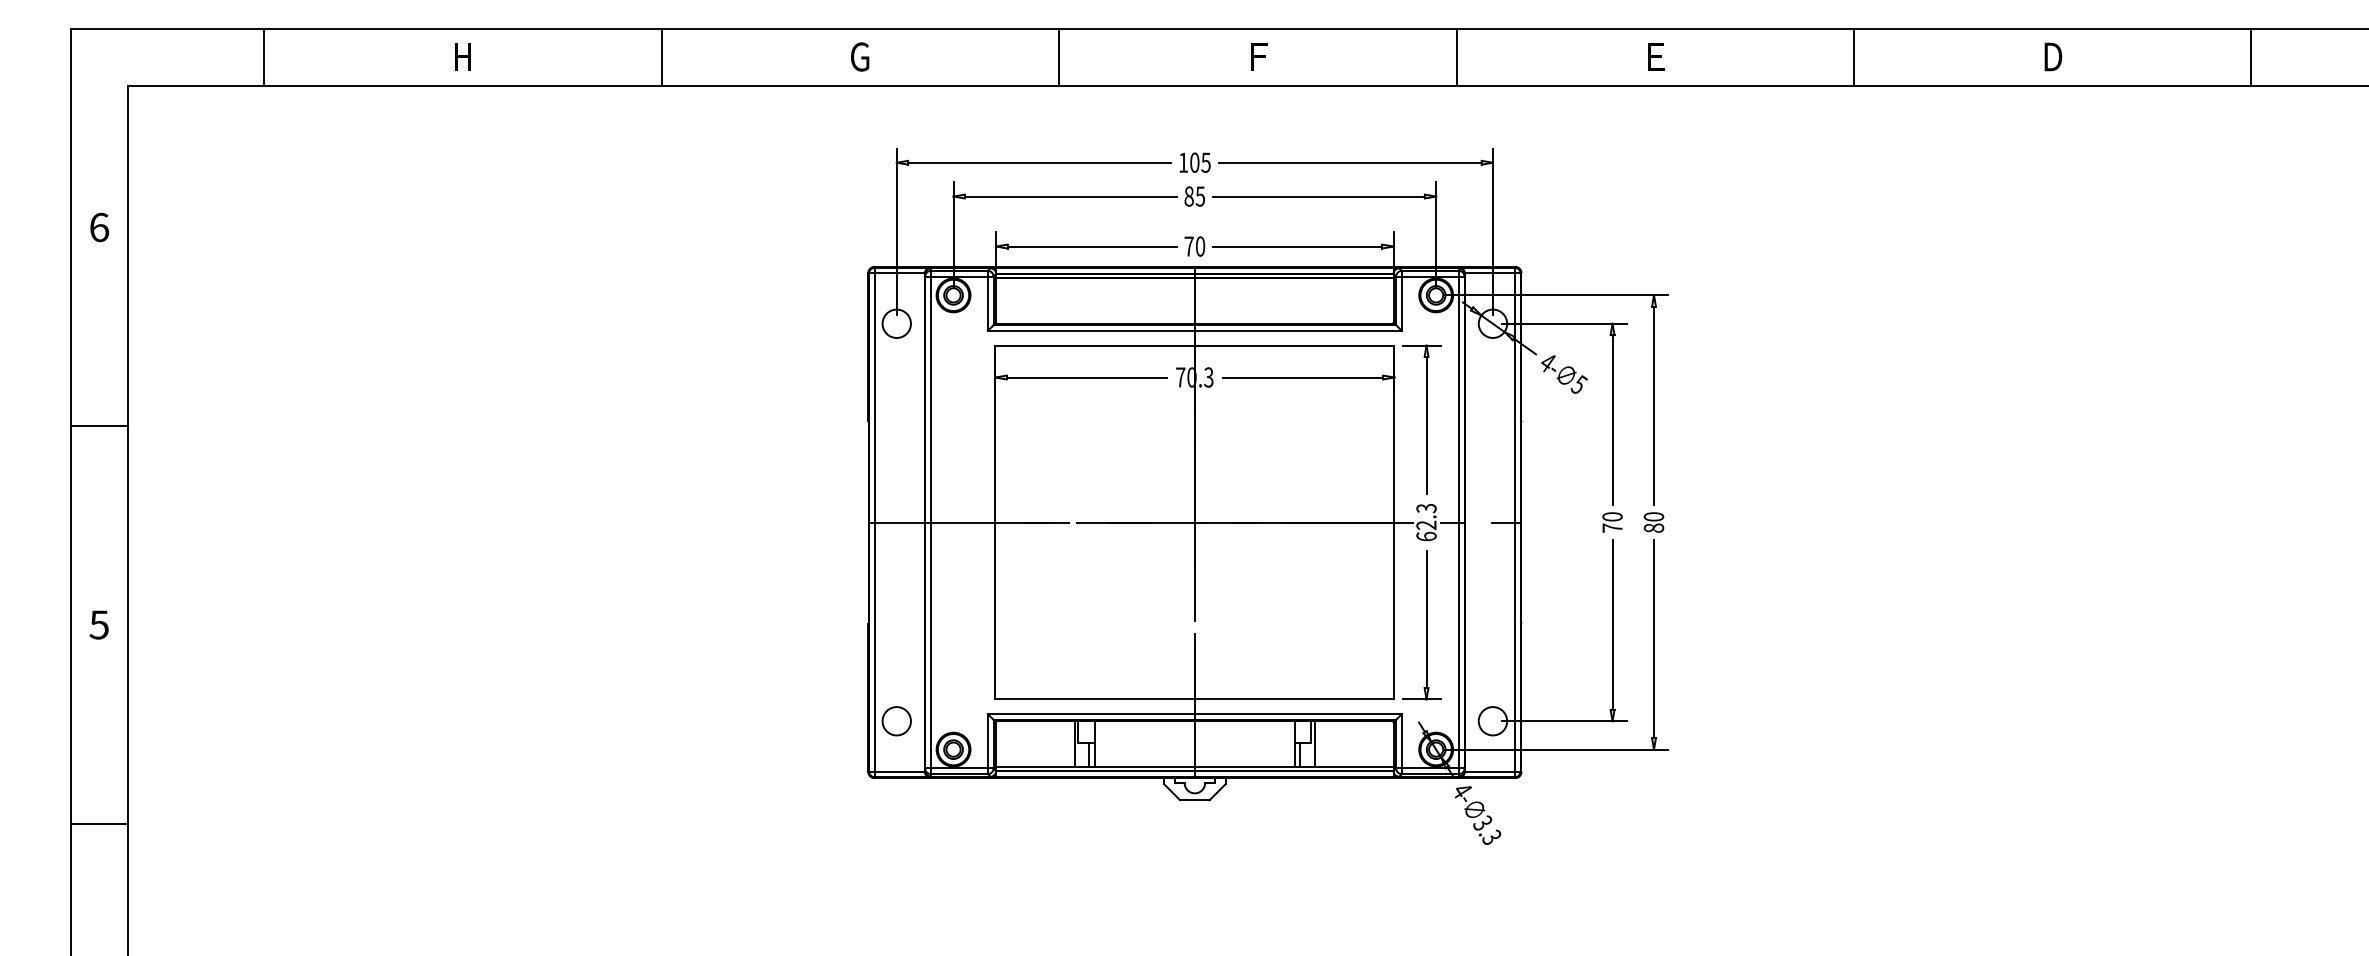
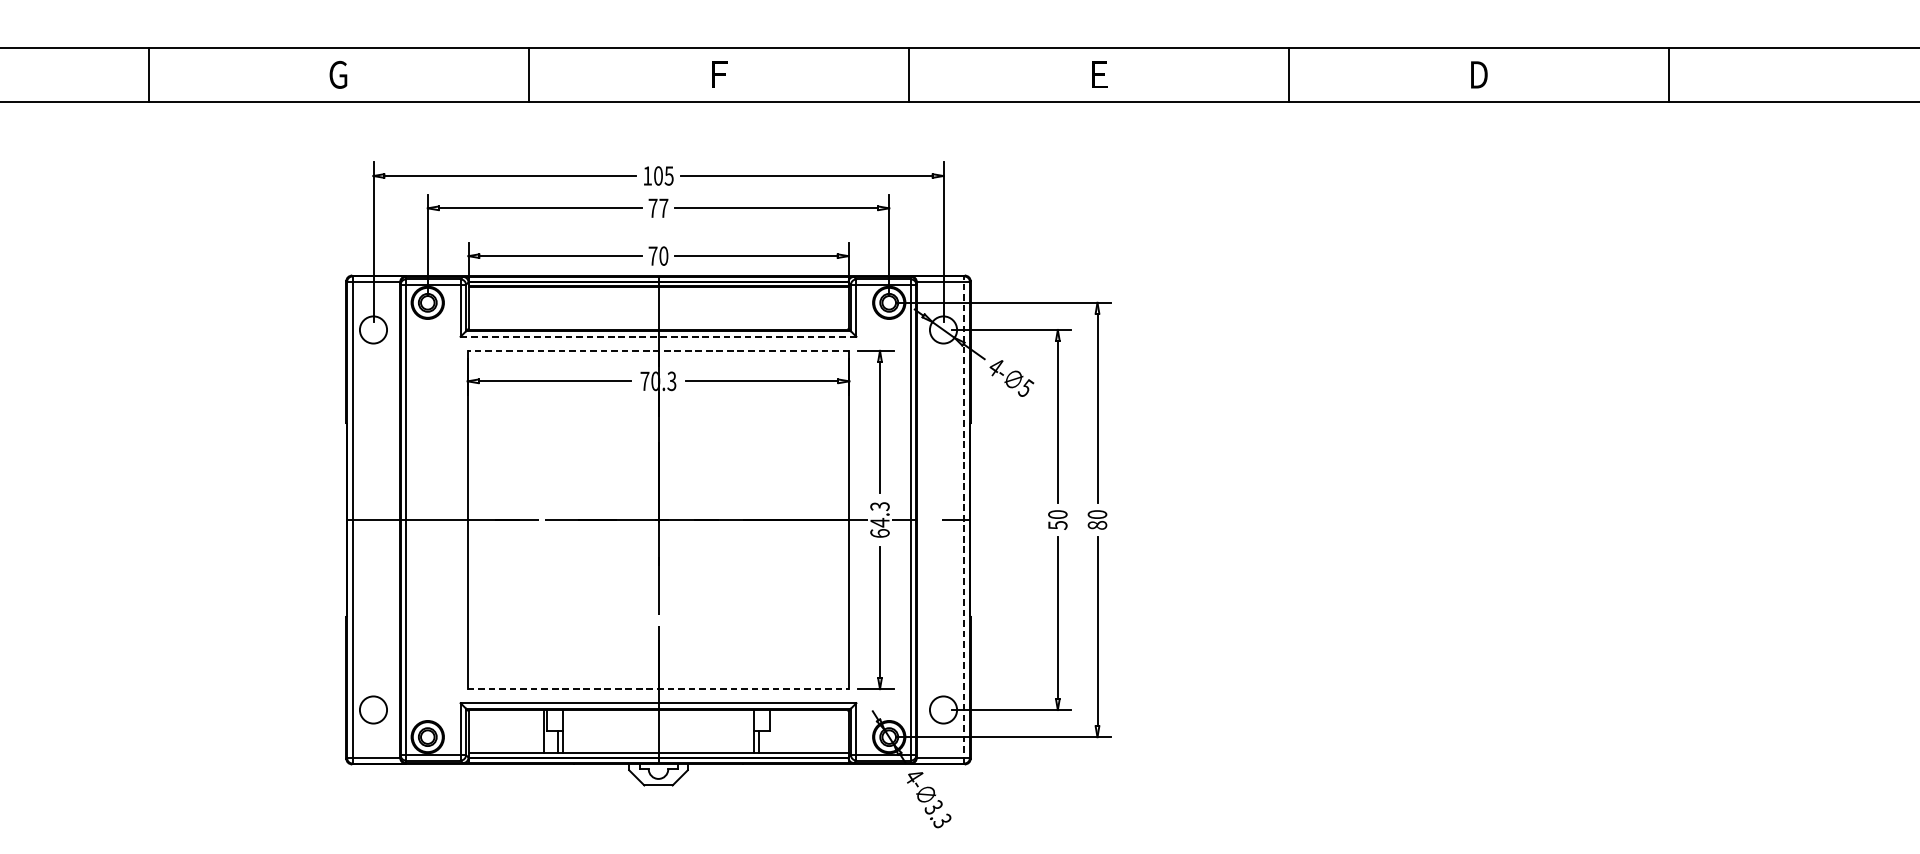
text: (1194, 196) -> (658, 208), 85 -> 77
line: (1194, 330) -> (658, 336), solid -> dashed
line: (1194, 345) -> (658, 350), solid -> dashed
line: (1514, 522) -> (964, 519), solid -> dashed
text: (1426, 525) -> (879, 522), 62.3 -> 64.3
text: (1612, 527) -> (1057, 524), 70 -> 50
line: (1194, 699) -> (658, 689), solid -> dashed
line: (1314, 743) -> (772, 731), removed

